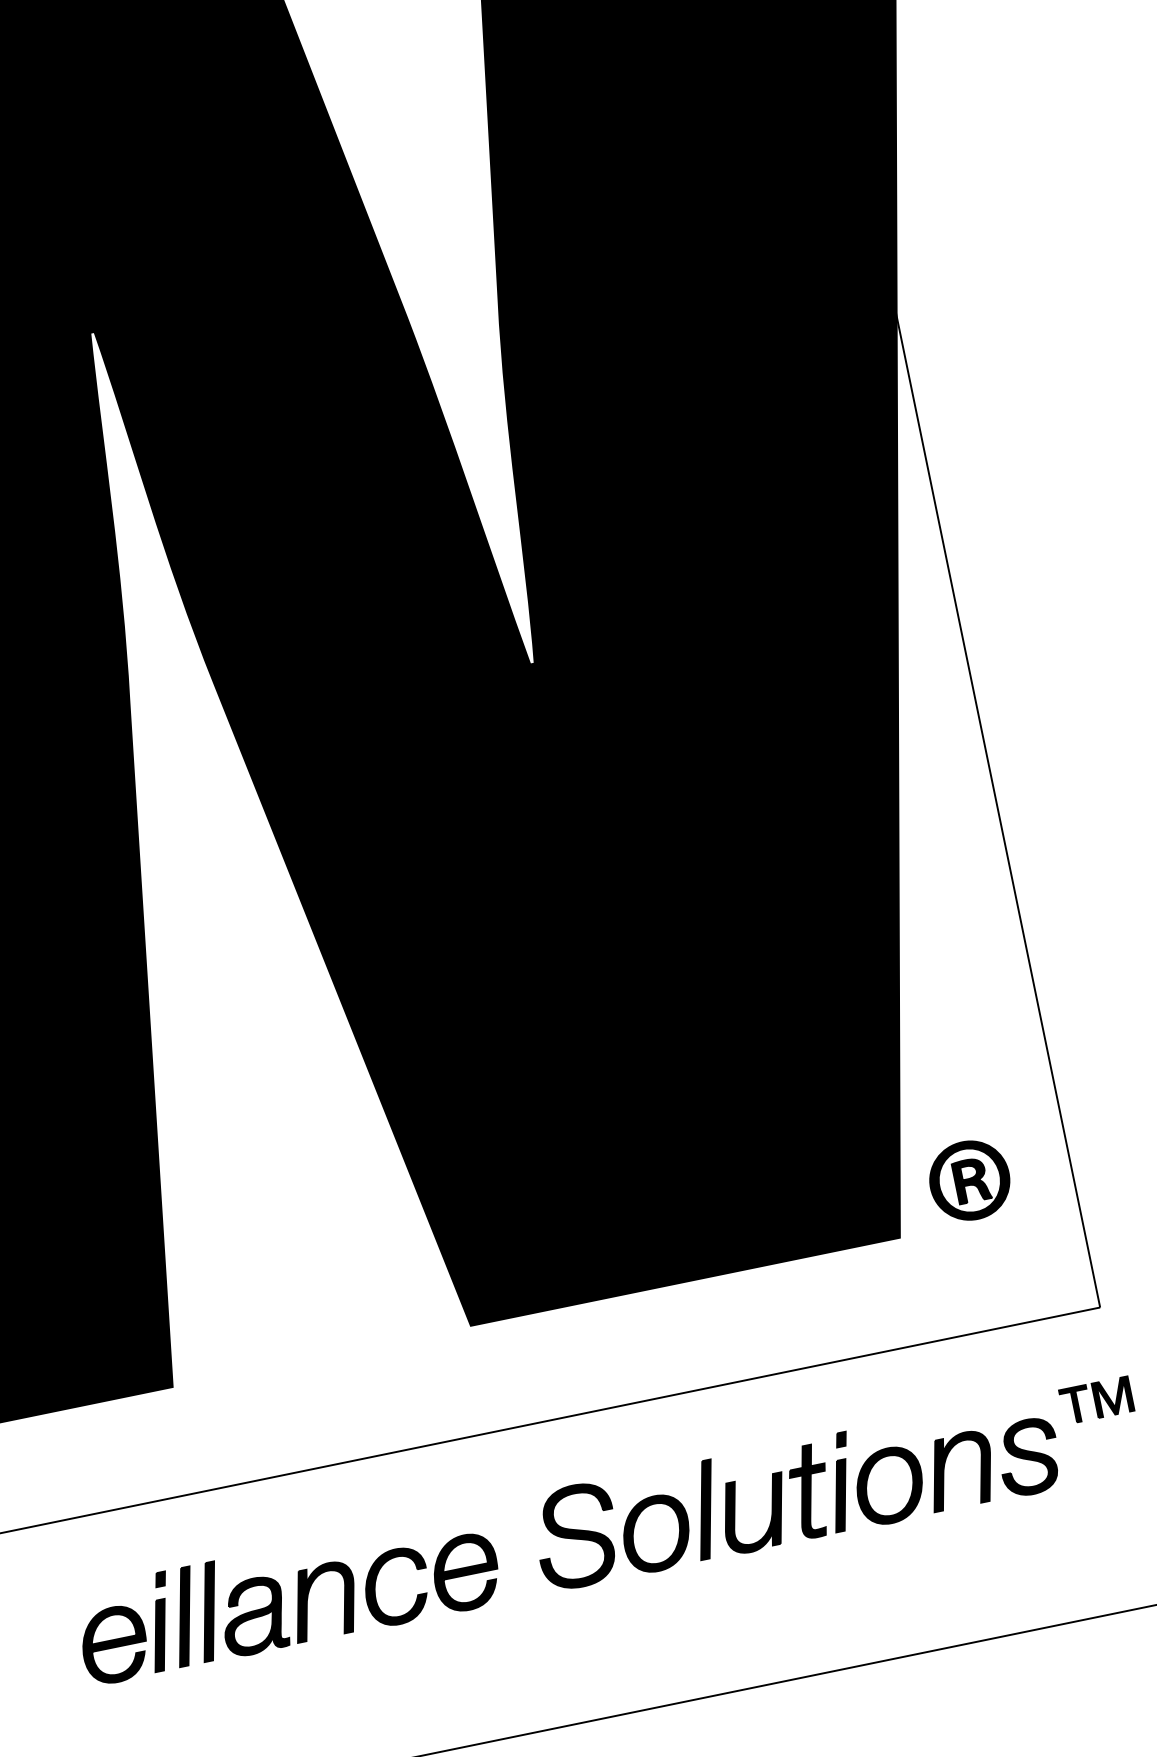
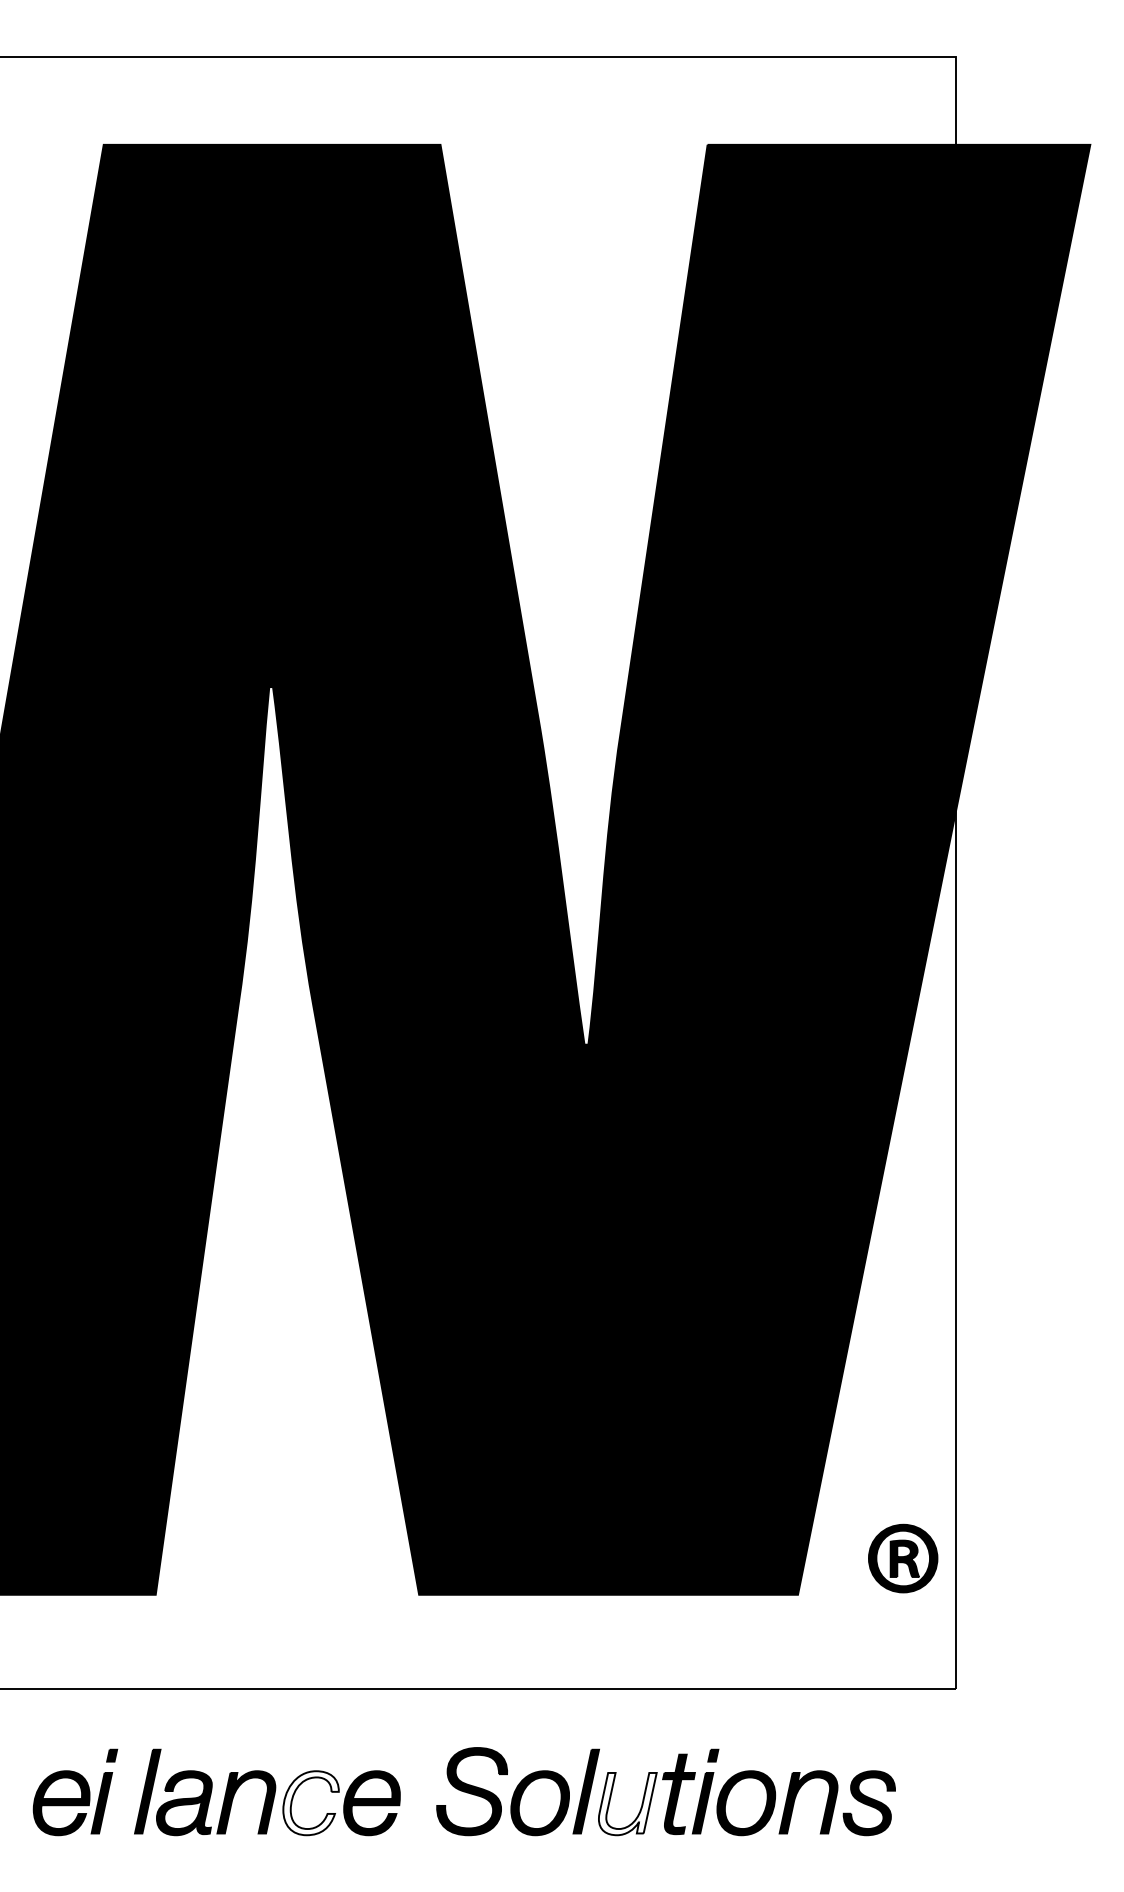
part: (970, 1180) -> (903, 1558), moved
part: (1096, 1399) -> (936, 1766), removed
fill: (755, 1513) -> (627, 1803), removed
fill: (396, 1587) -> (310, 1803), removed
part: (184, 1616) -> (125, 1791), removed

